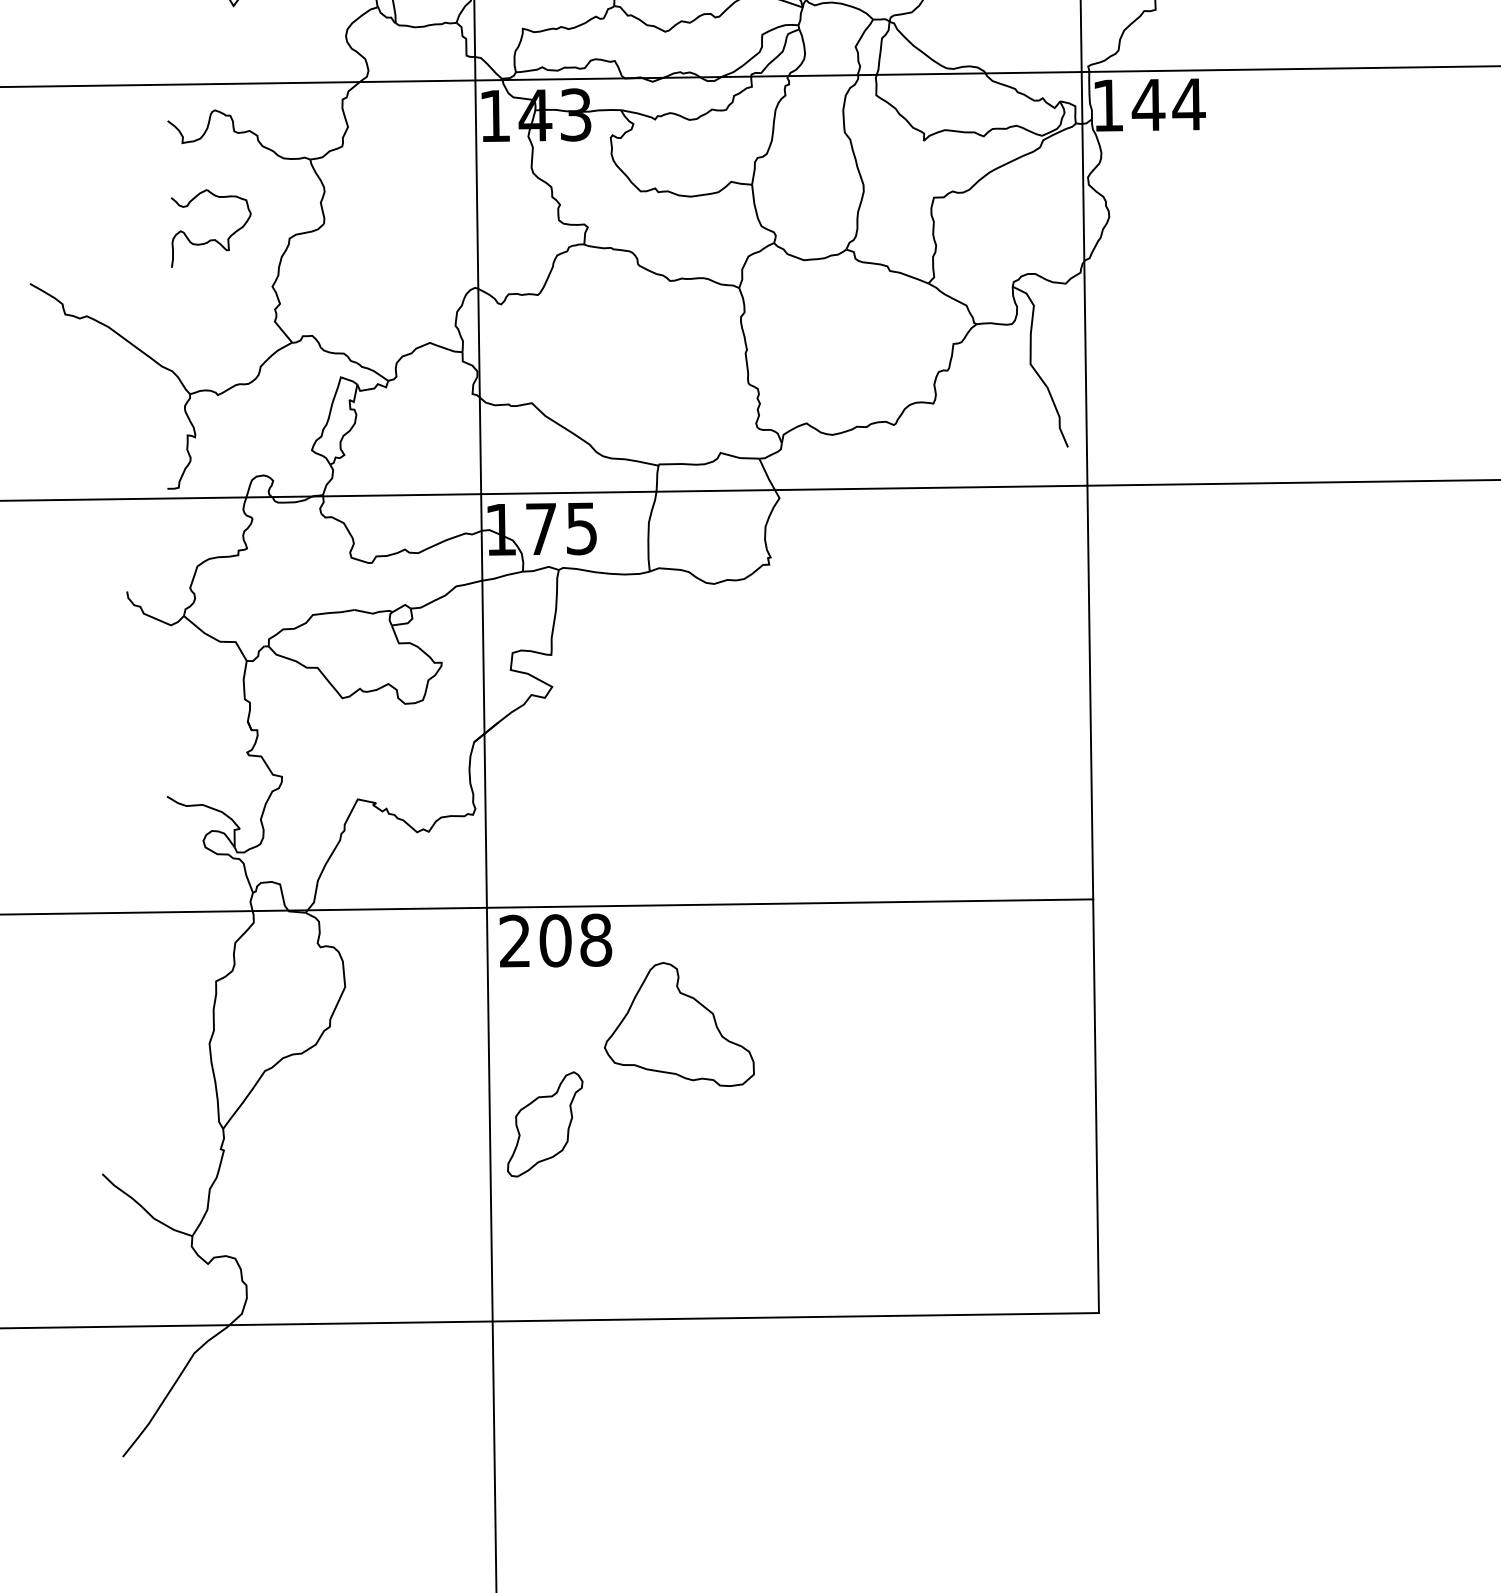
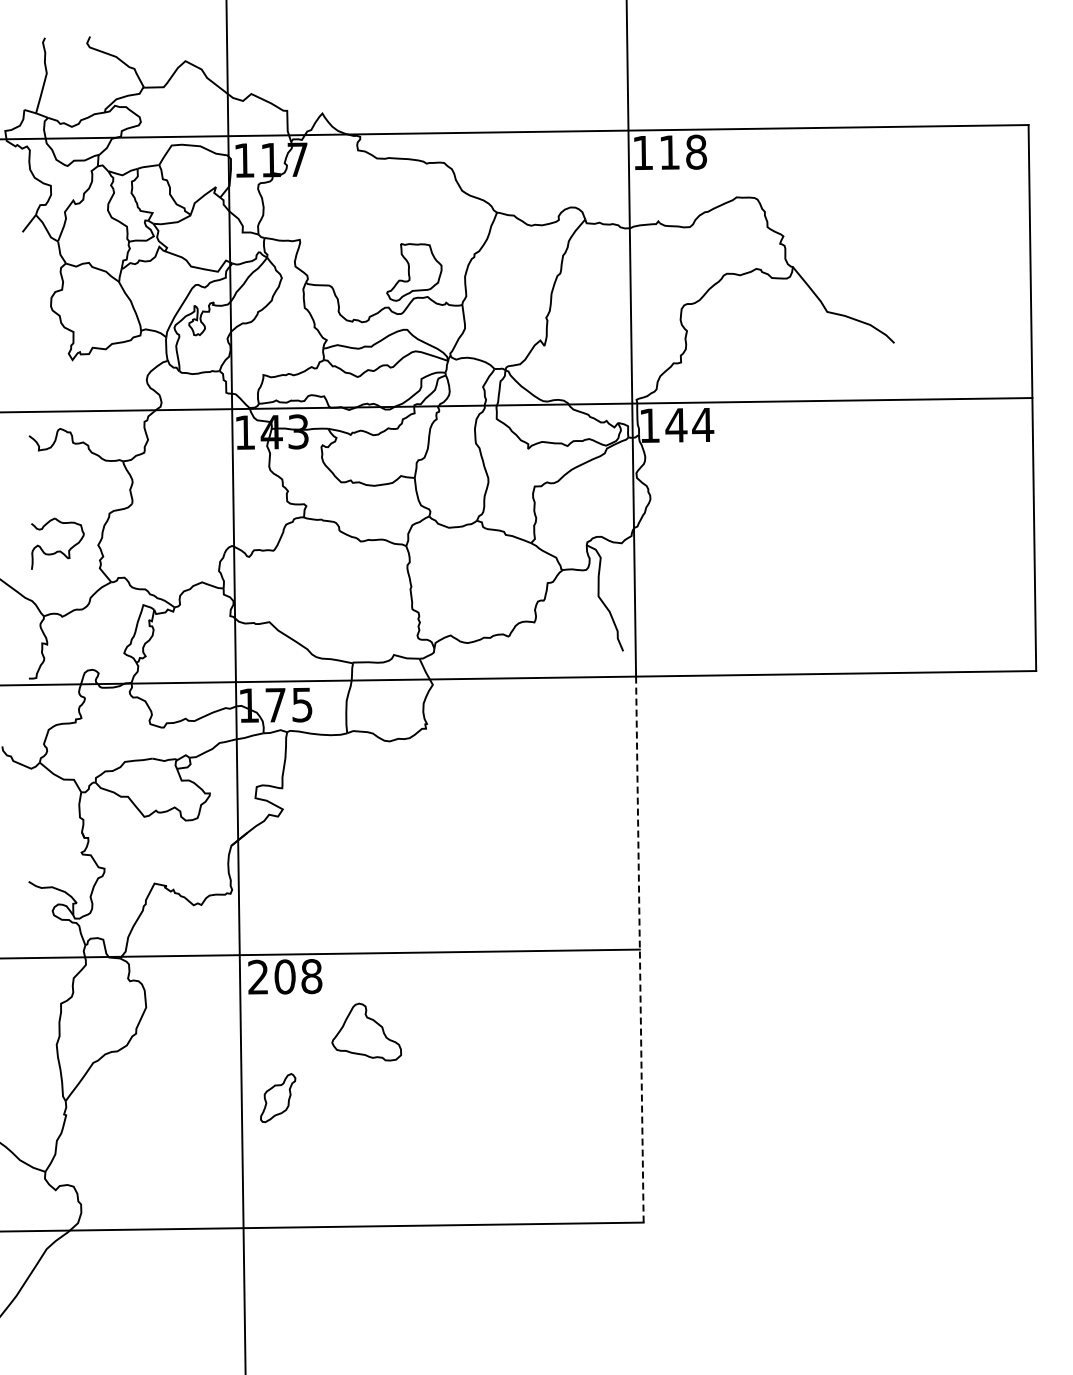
part: (210, 238) -> (57, 550), moved
line: (1092, 900) -> (639, 950), solid -> dashed
part: (678, 1023) -> (366, 1031), size x0.7
part: (544, 1123) -> (277, 1097), size x0.7

